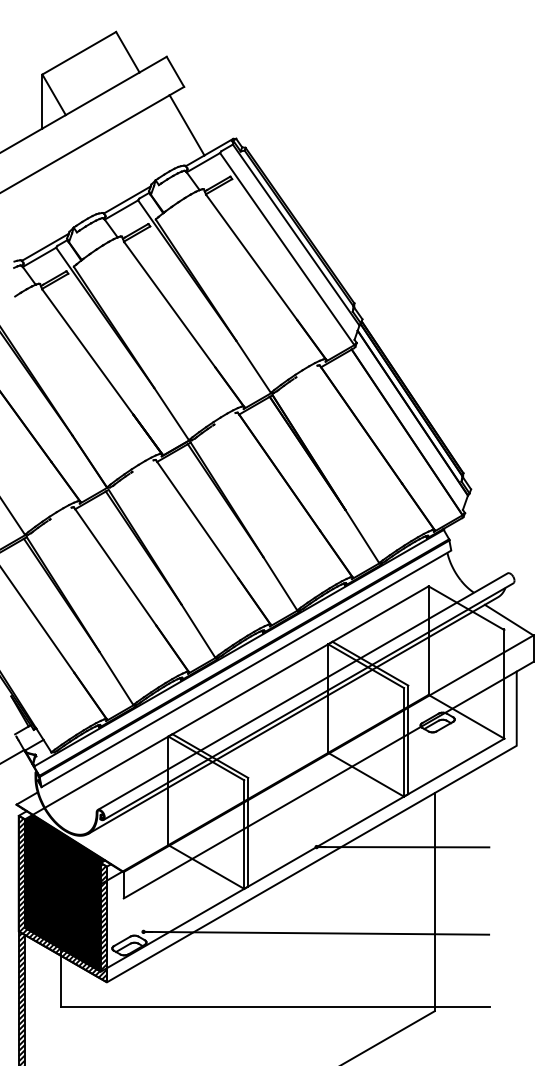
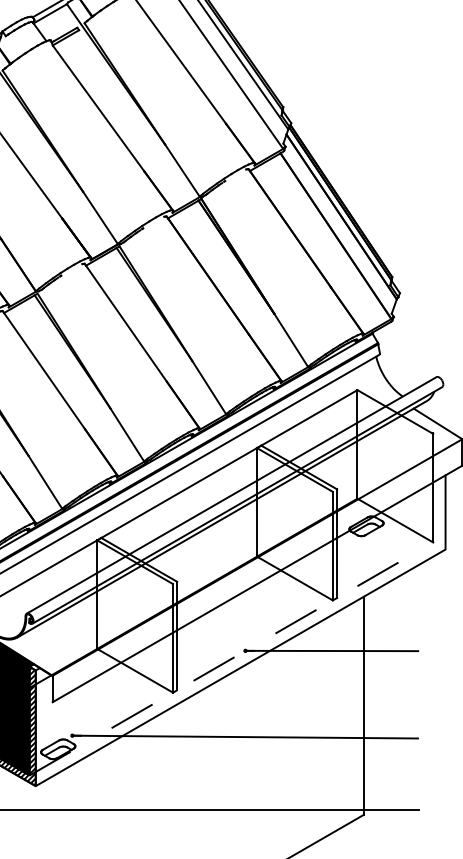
line: (303, 854) -> (232, 658), solid -> dashed

